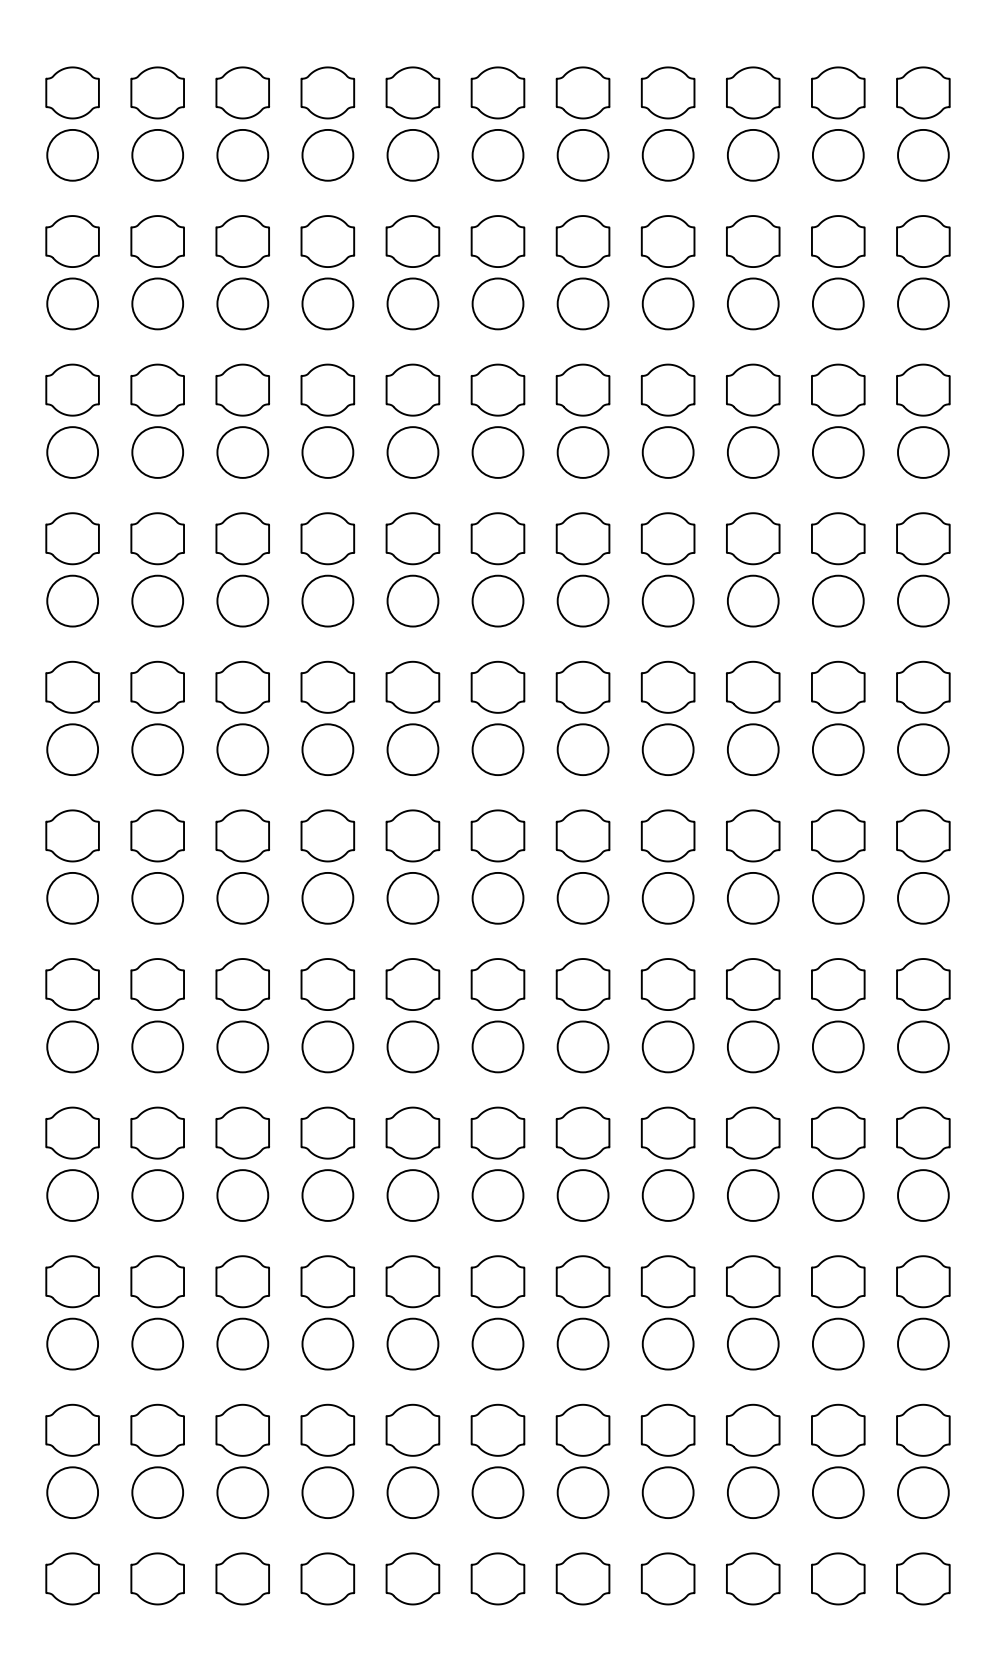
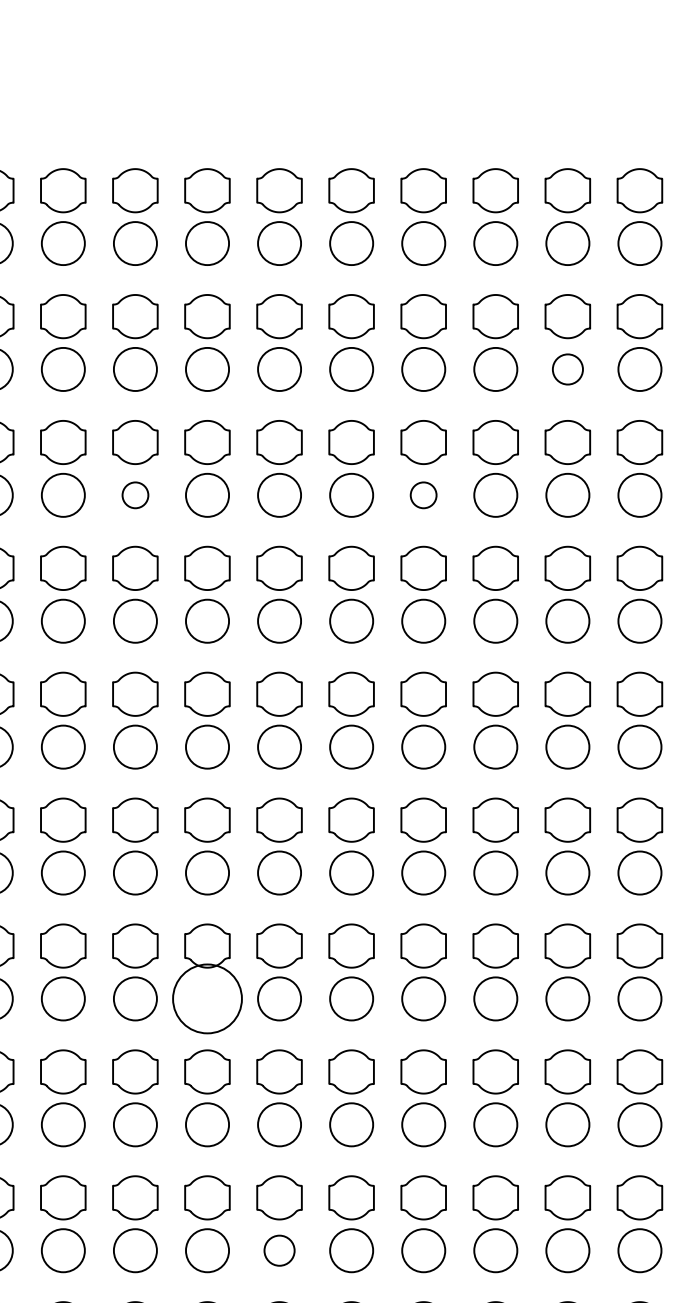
circle: (838, 303) -> (568, 369), size x0.7
circle: (327, 452) -> (135, 495), size x0.6
circle: (667, 452) -> (423, 495), size x0.6
circle: (412, 1046) -> (207, 998), size x1.6
circle: (497, 1343) -> (279, 1250), size x0.7

